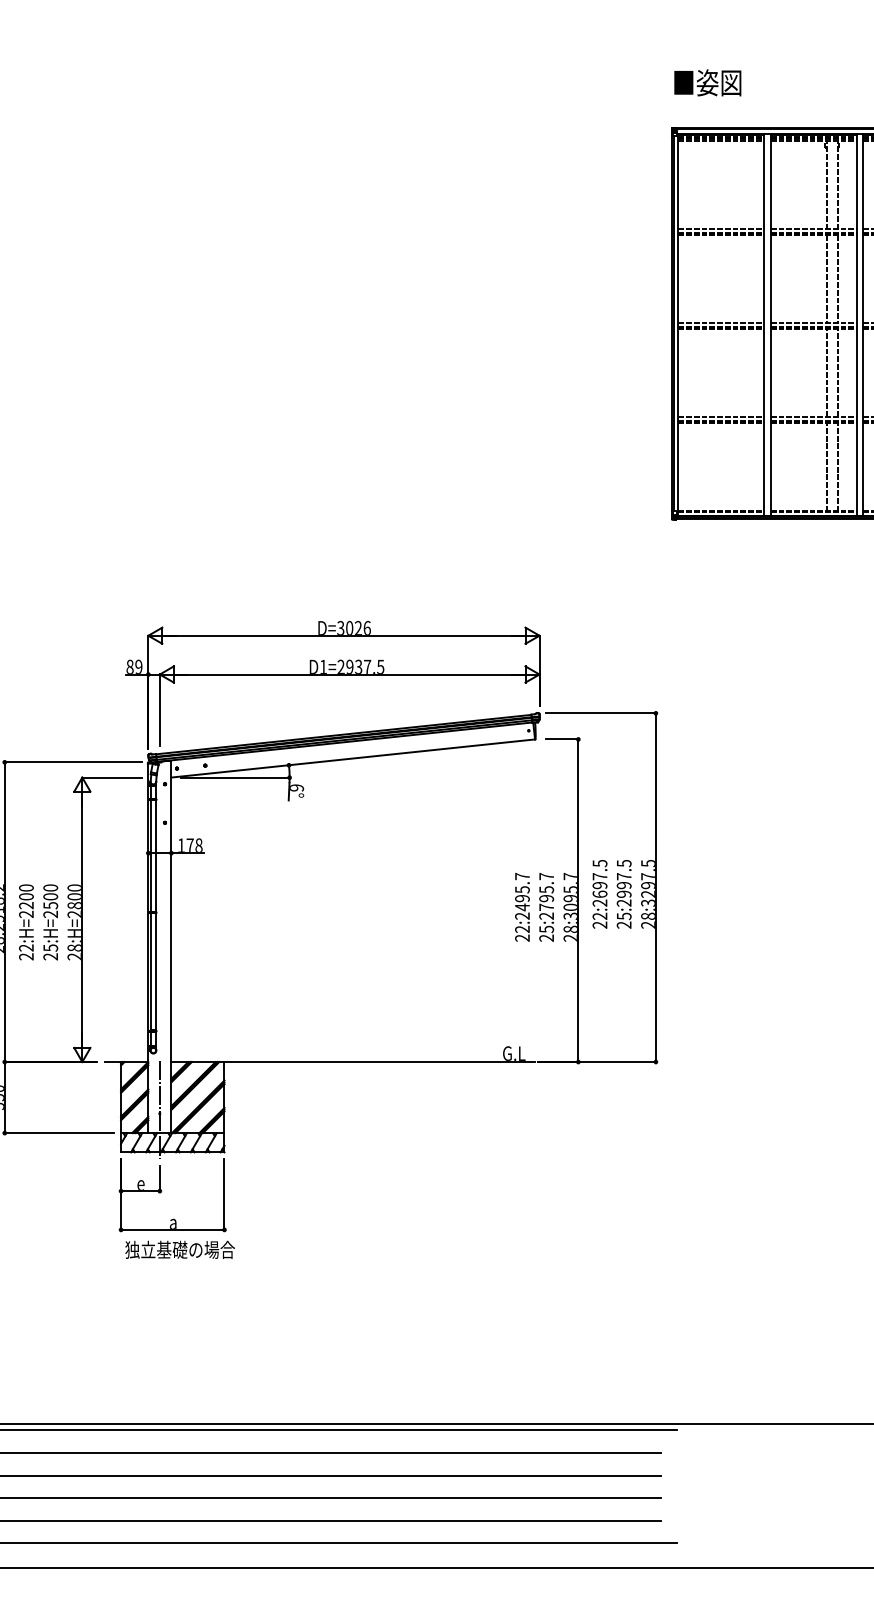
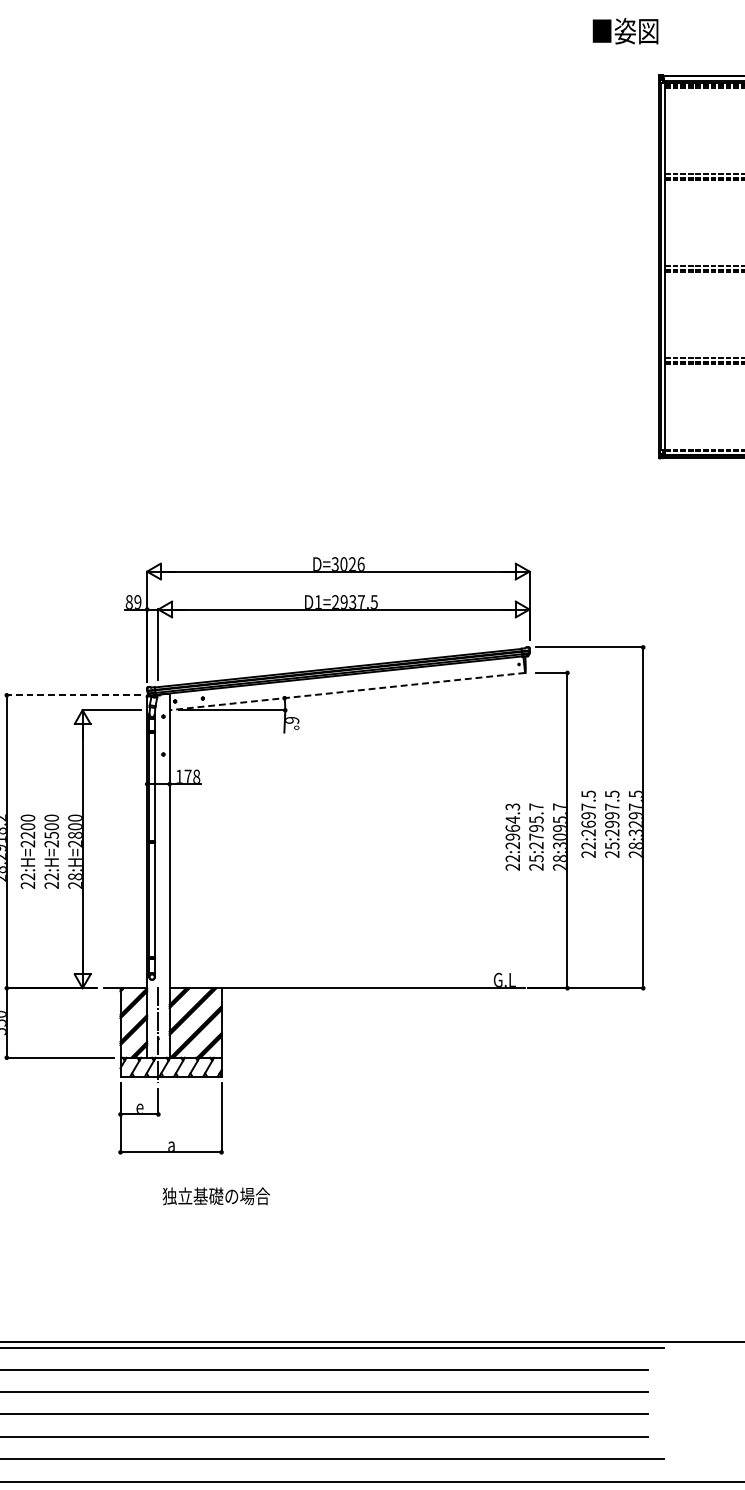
text: (707, 82) -> (625, 30), moved
line: (353, 758) -> (347, 691), solid -> dashed
line: (73, 762) -> (74, 695), solid -> dashed
text: (522, 892) -> (512, 822), 22:2495.7 -> 22:2964.3
text: (50, 947) -> (51, 876), 25:H=2500 -> 22:H=2500
text: (179, 1249) -> (215, 1195), moved

